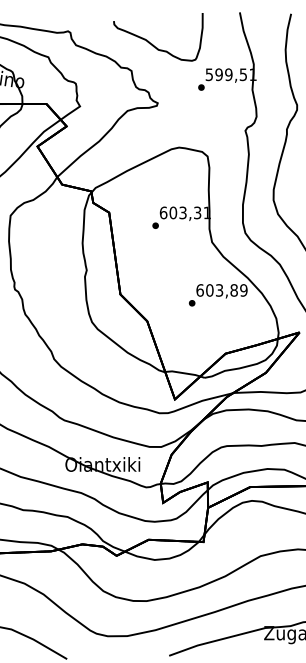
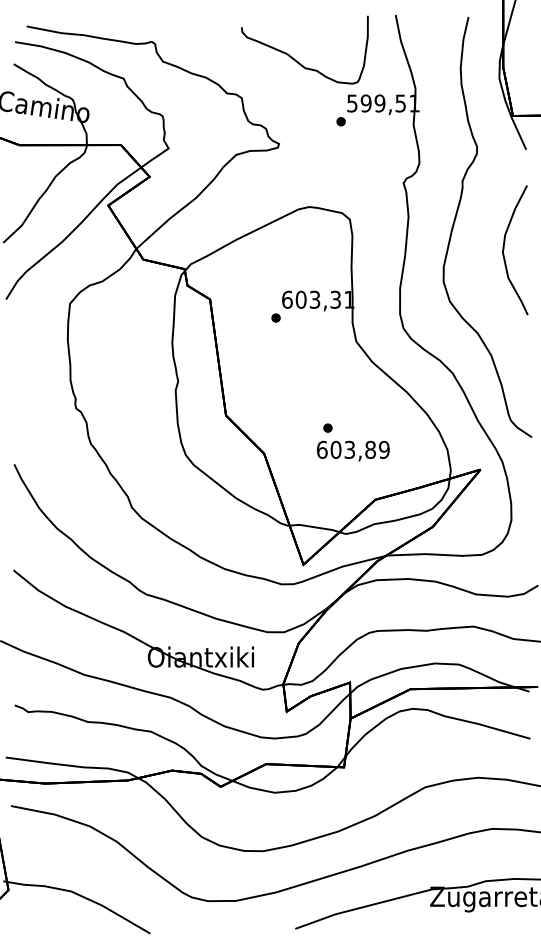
part: (153, 44) -> (297, 60), moved
text: (222, 290) -> (353, 450), moved

